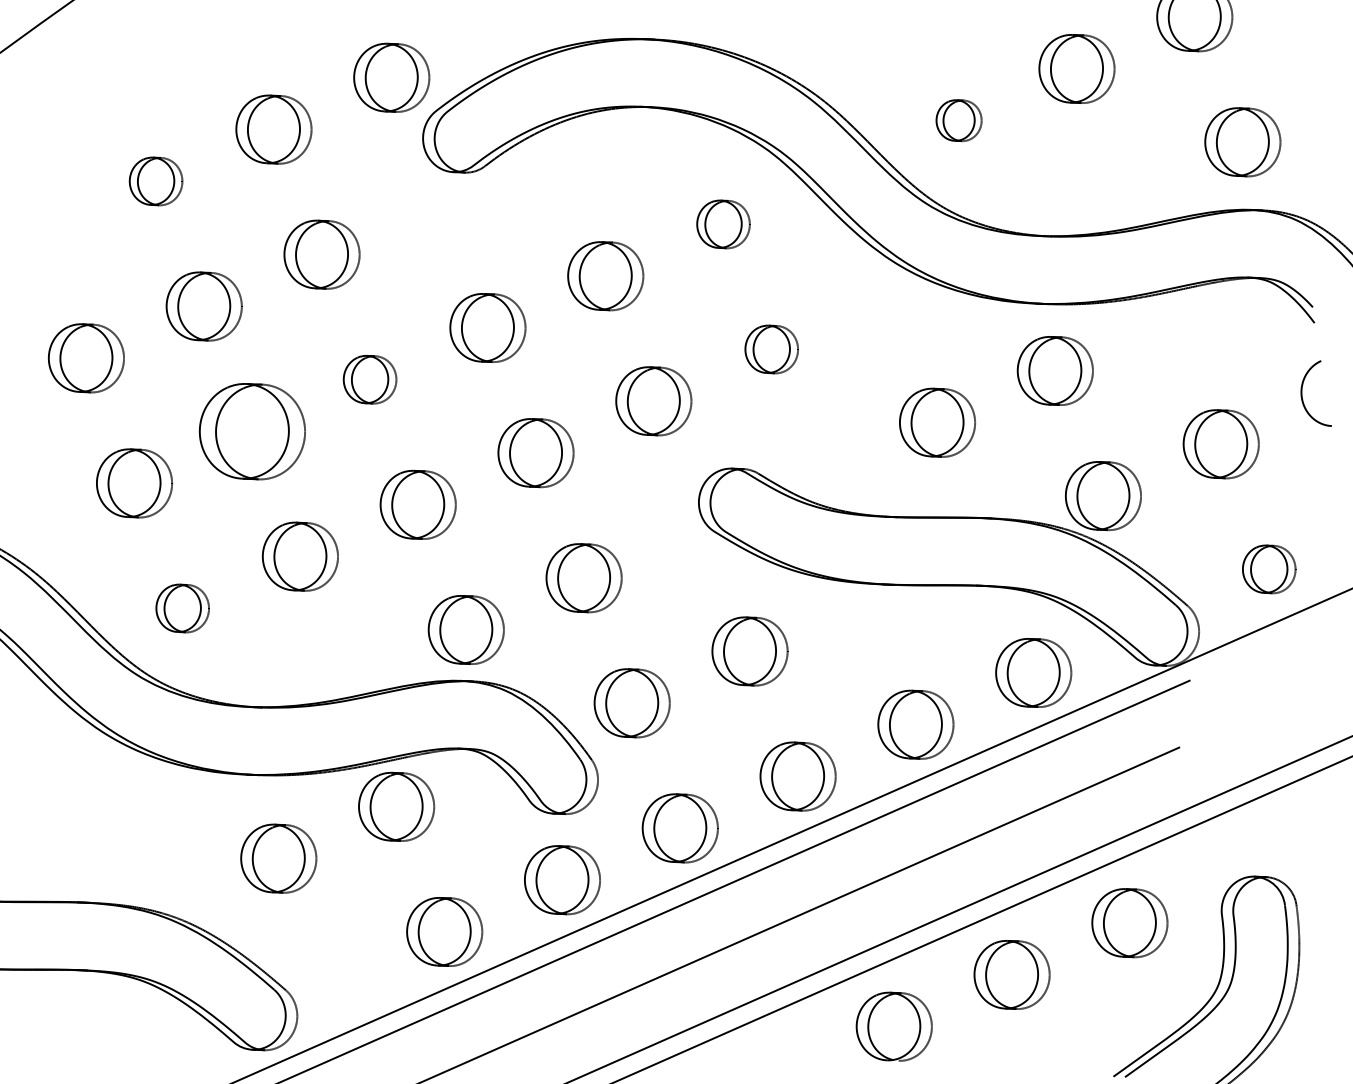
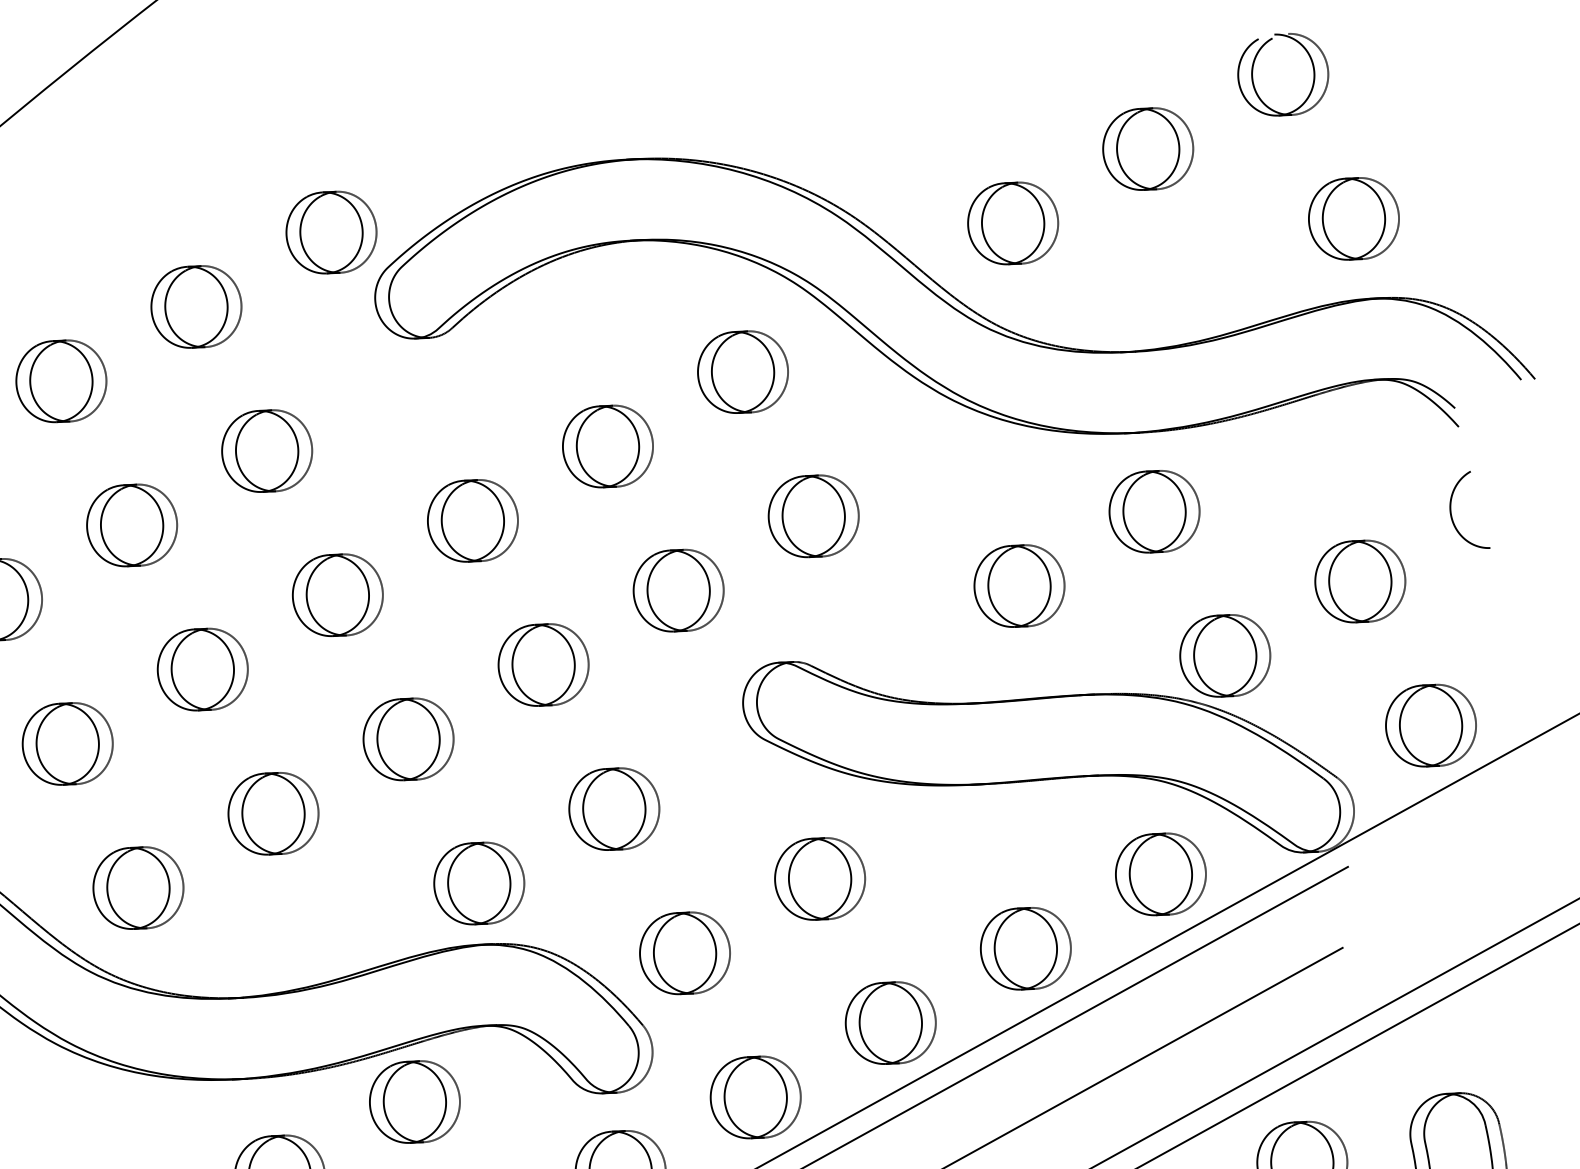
part: (958, 120) -> (1012, 223), size x1.67
part: (155, 181) -> (60, 381), size x1.43
part: (723, 224) -> (742, 372), size x1.43
part: (771, 349) -> (813, 516), size x1.43
part: (369, 379) -> (337, 594), size x1.43
part: (251, 431) -> (201, 669), size x0.71
part: (1268, 569) -> (1430, 725), size x1.43
part: (182, 608) -> (138, 888), size x1.43

